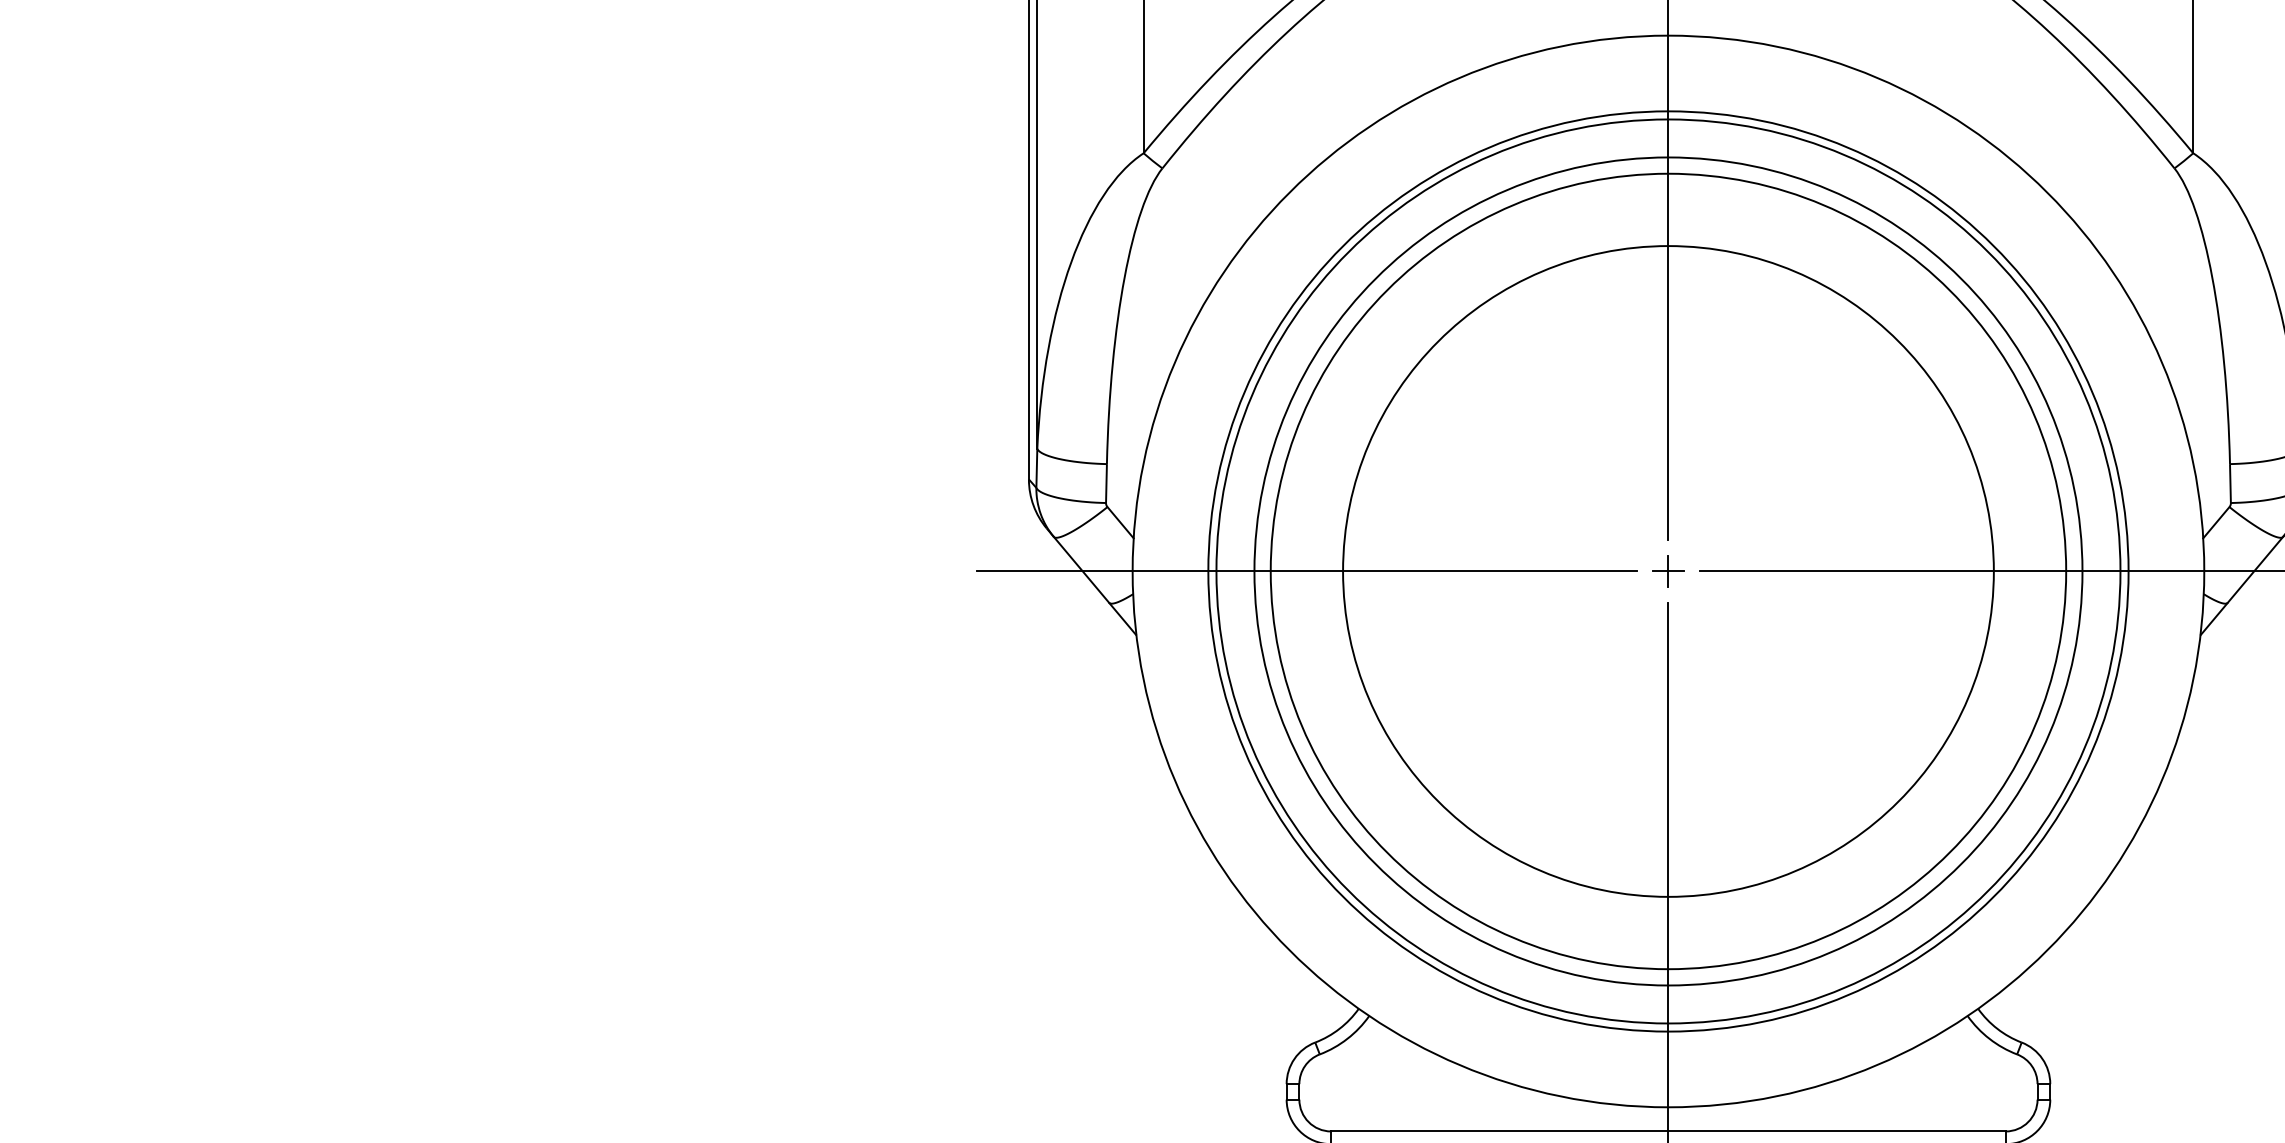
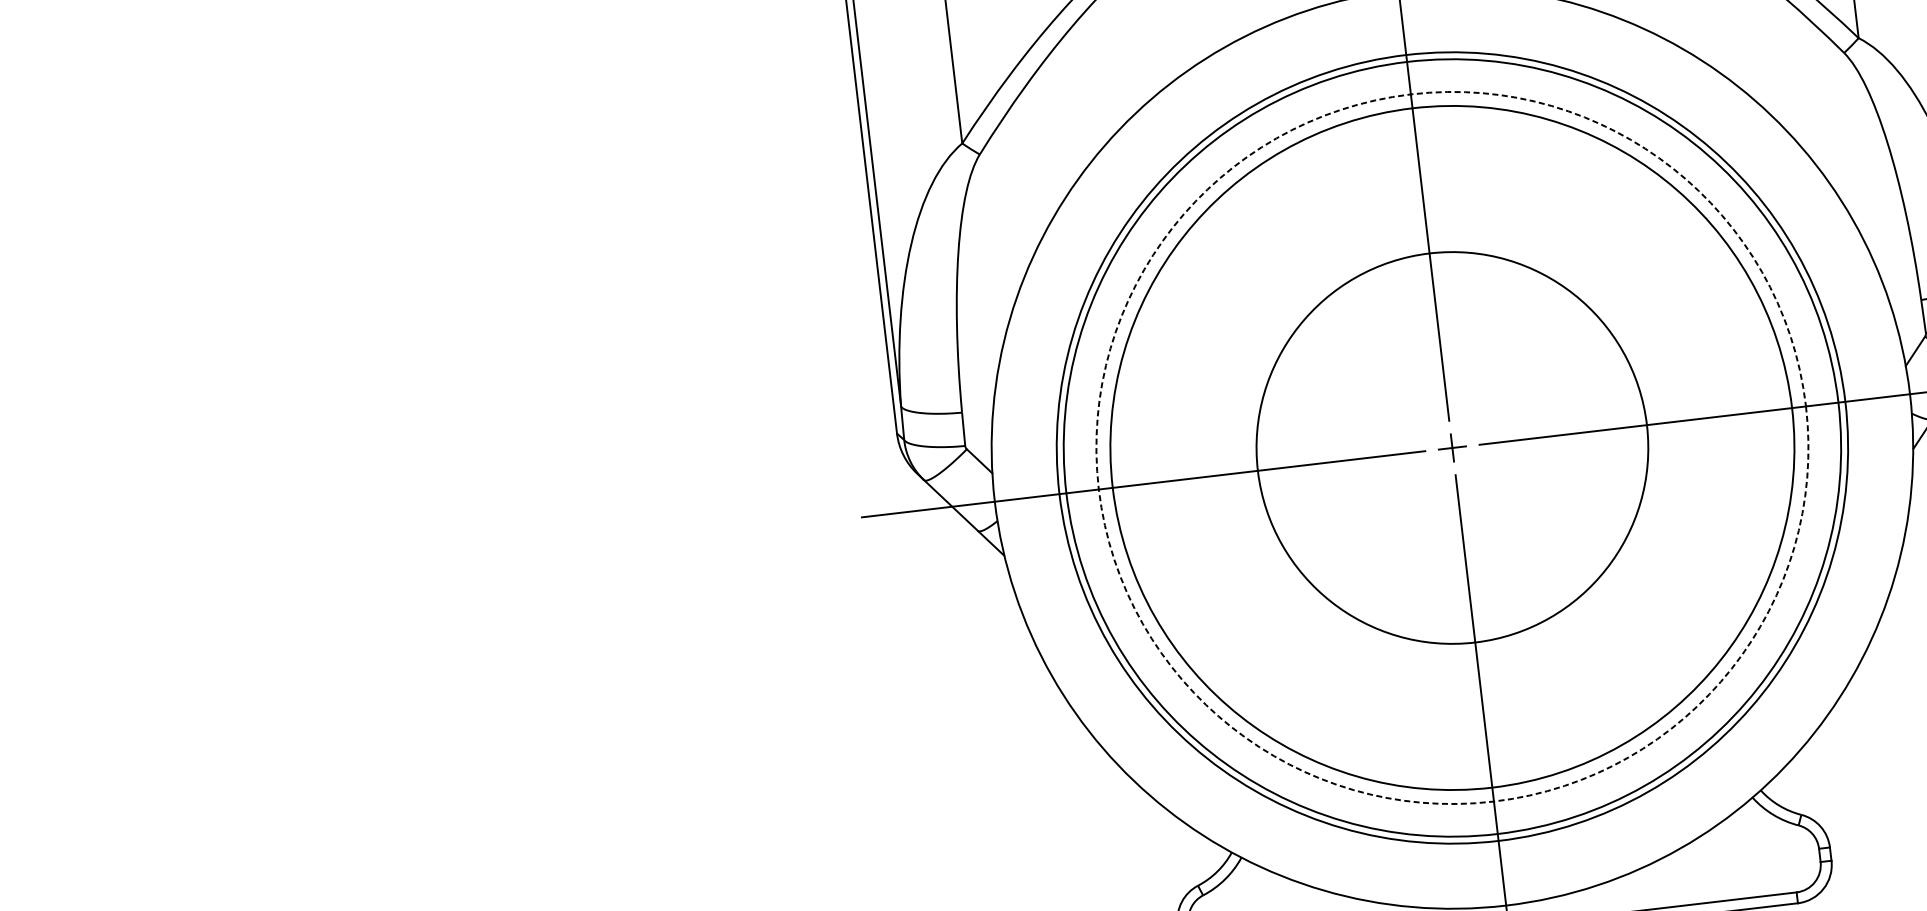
circle: (1668, 571) -> (1452, 448), size x0.7
circle: (1668, 571) -> (1452, 448), solid -> dashed

